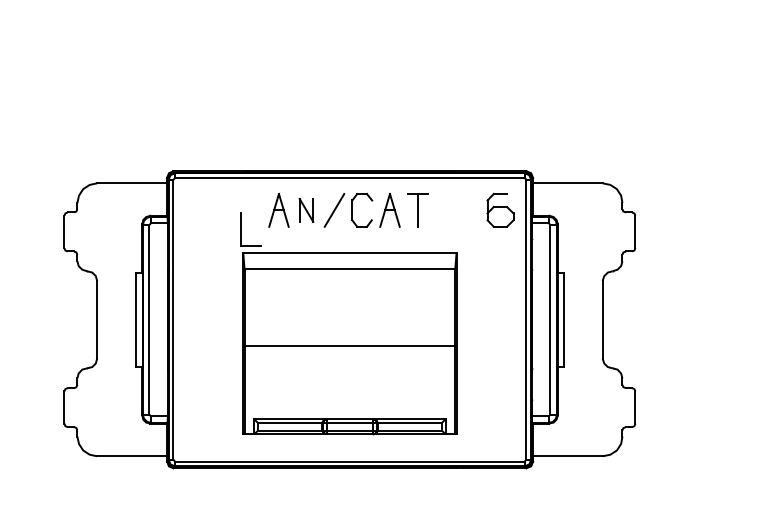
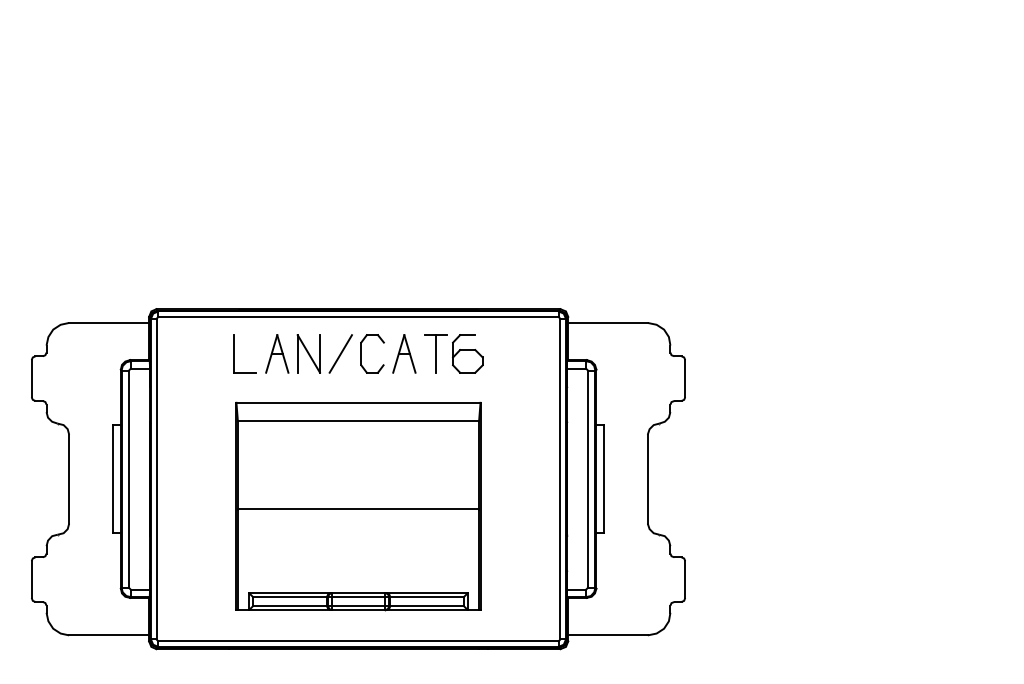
part: (306, 210) -> (308, 353), size x1.43
part: (500, 210) -> (467, 353), moved
part: (241, 229) -> (234, 353), moved

